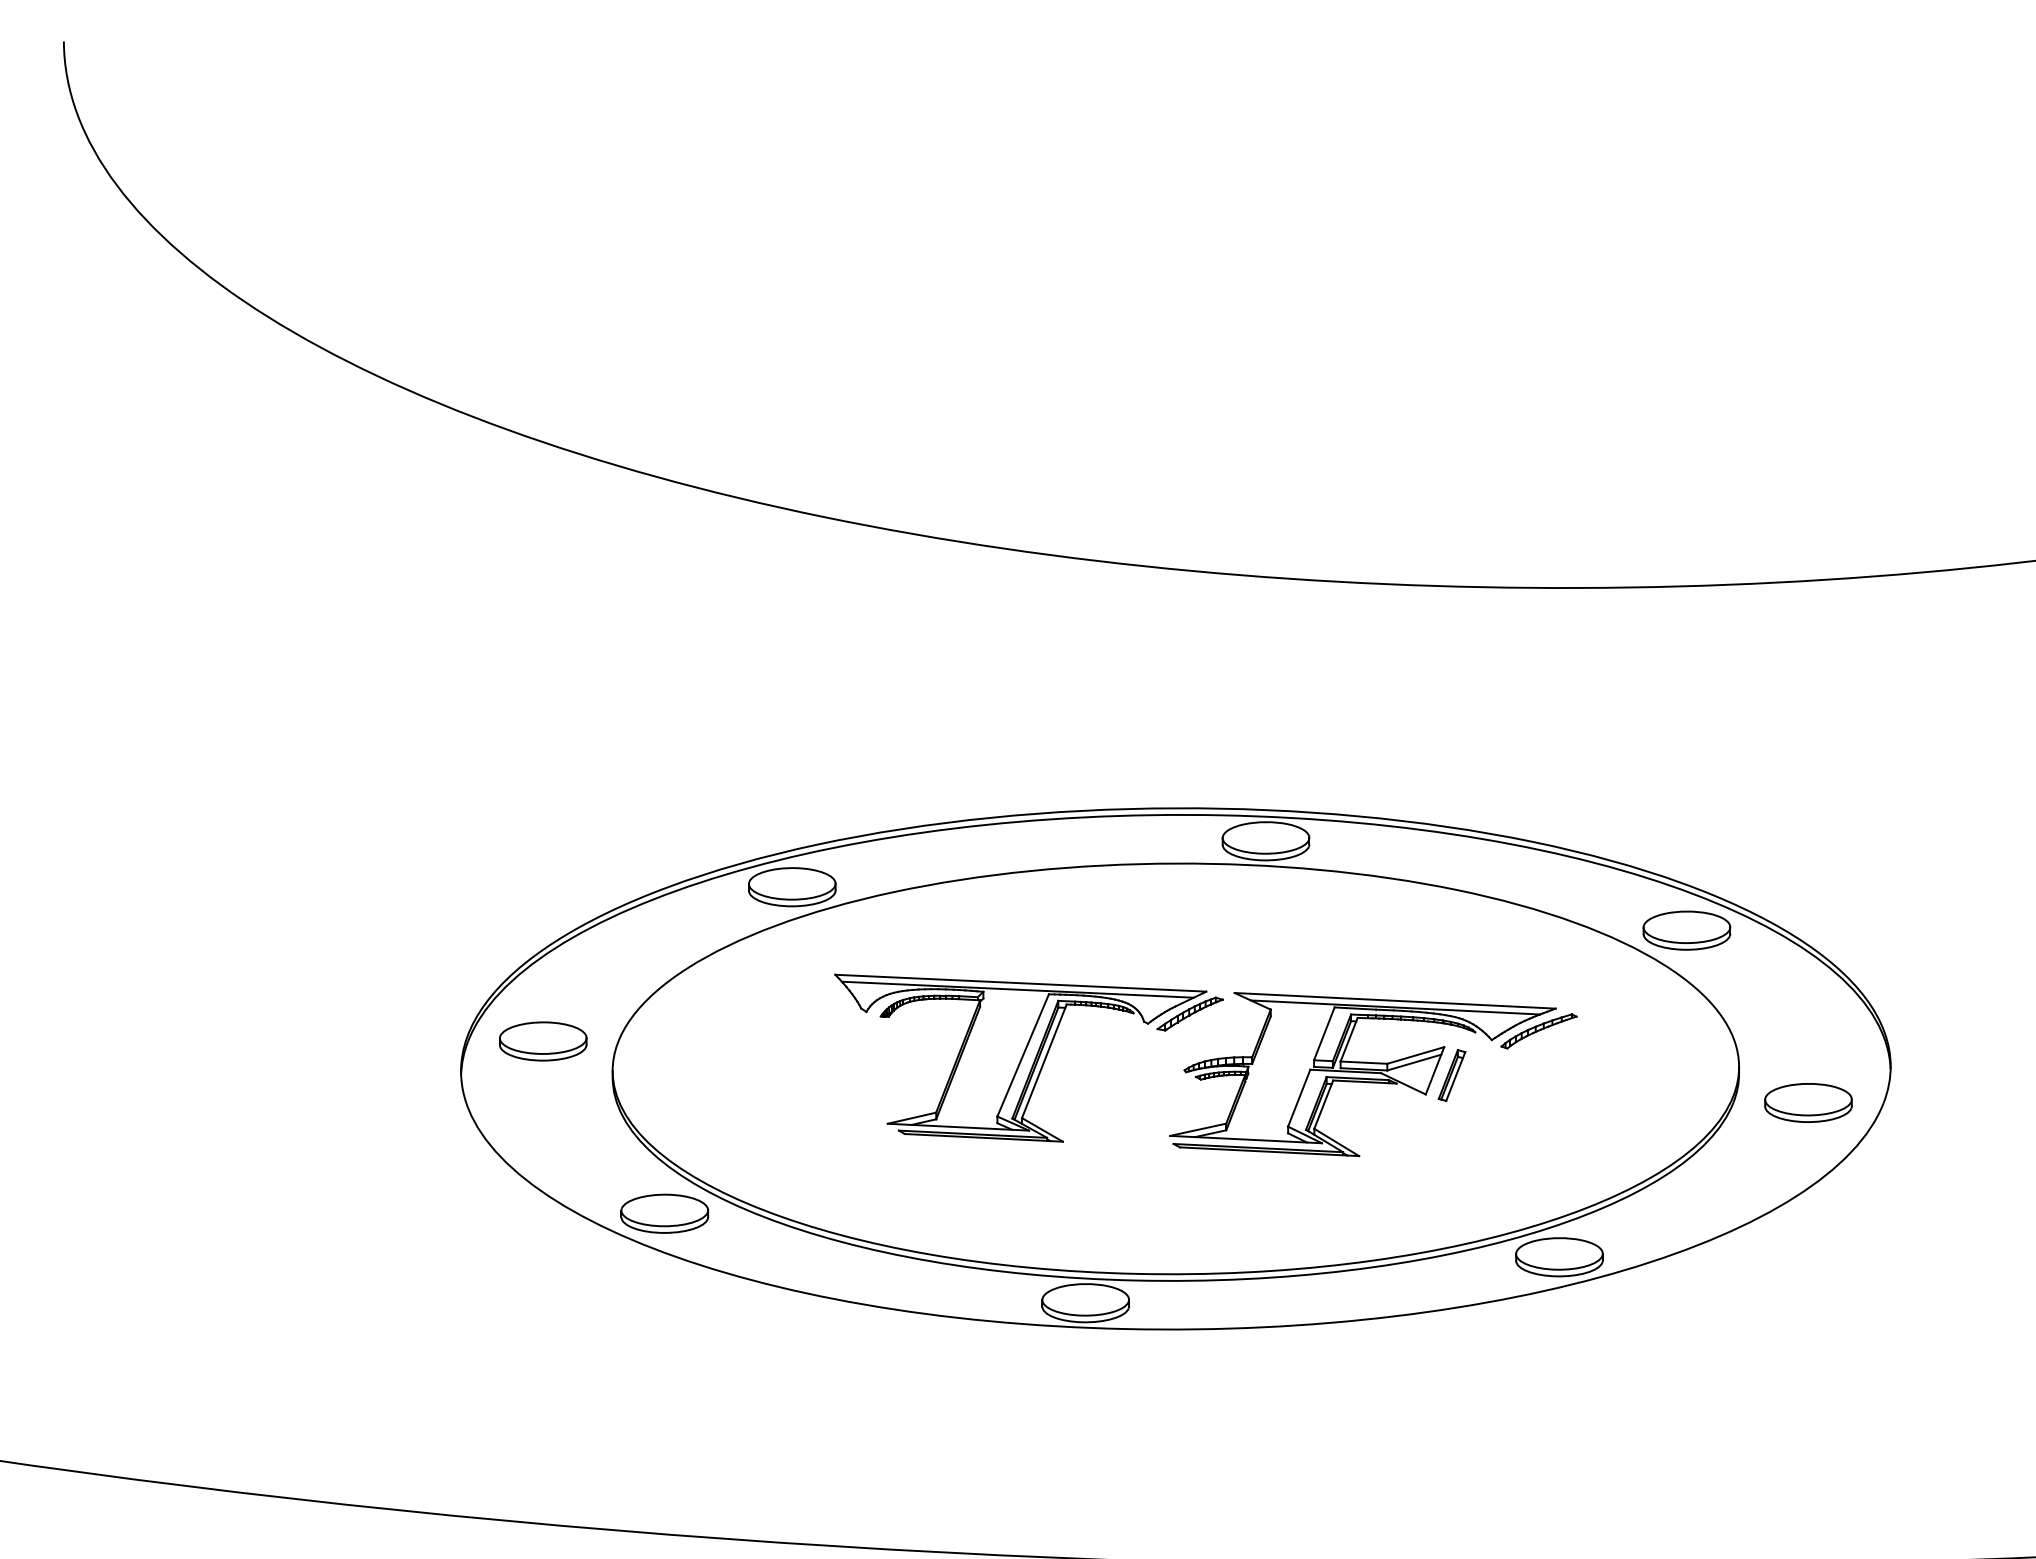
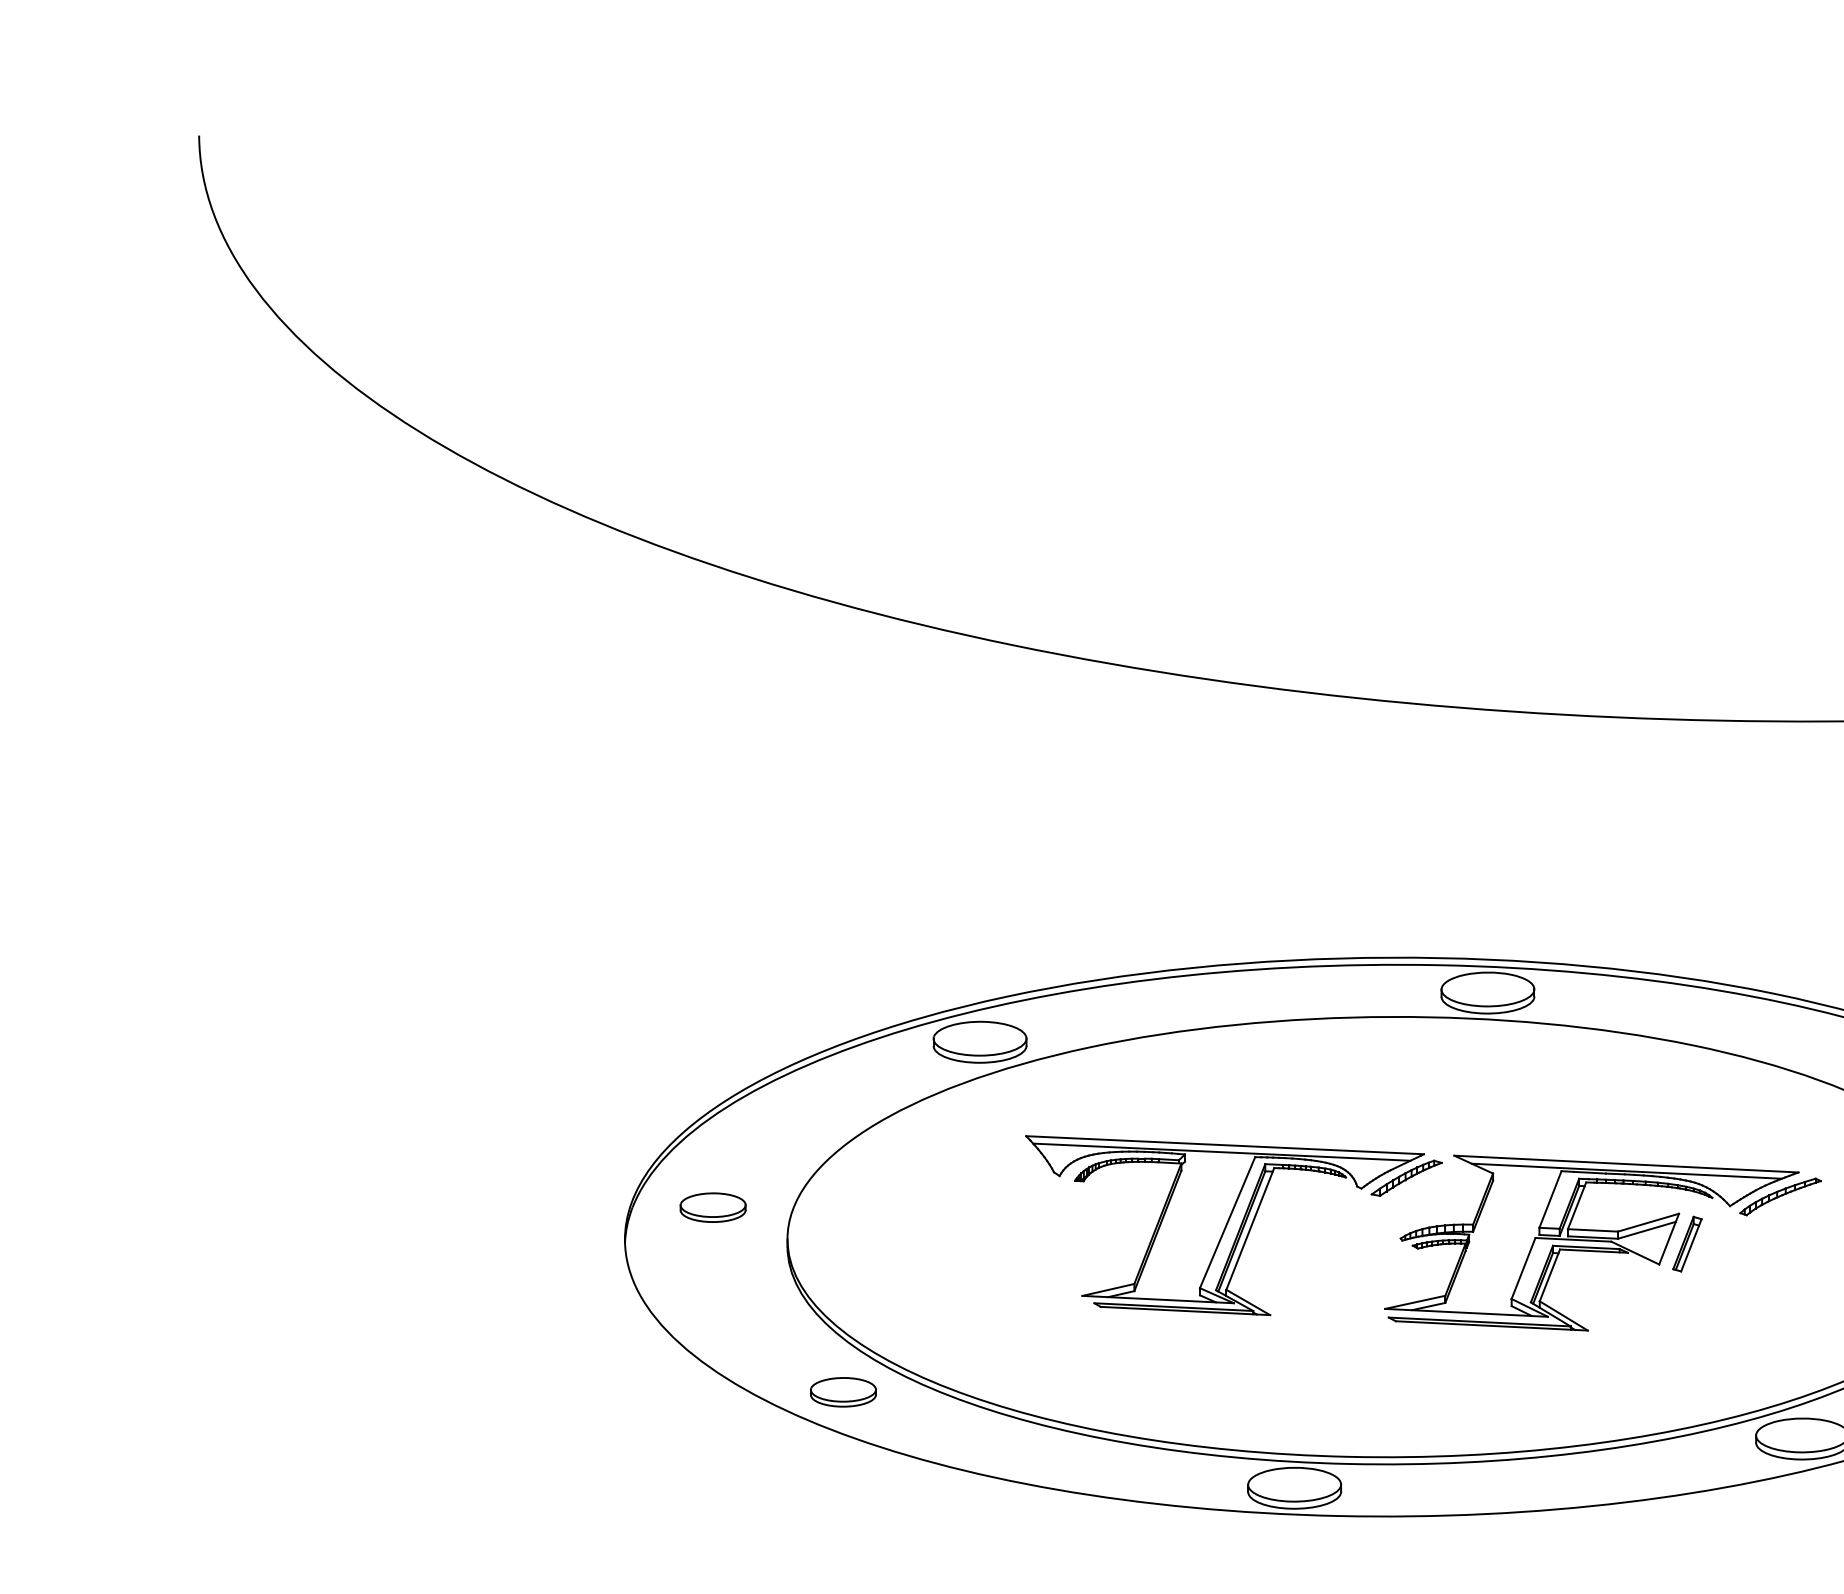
part: (543, 1041) -> (713, 1207), size x0.7
part: (664, 1213) -> (843, 1392), size x0.7

